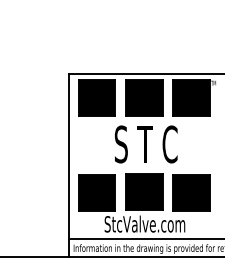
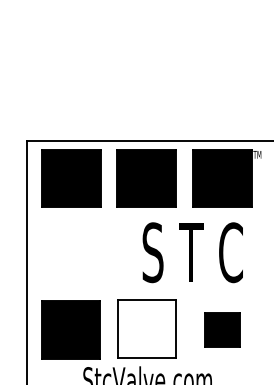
text: (145, 144) -> (191, 252), moved
fill: (144, 192) -> (146, 329), removed
part: (191, 192) -> (222, 329), size x0.6

